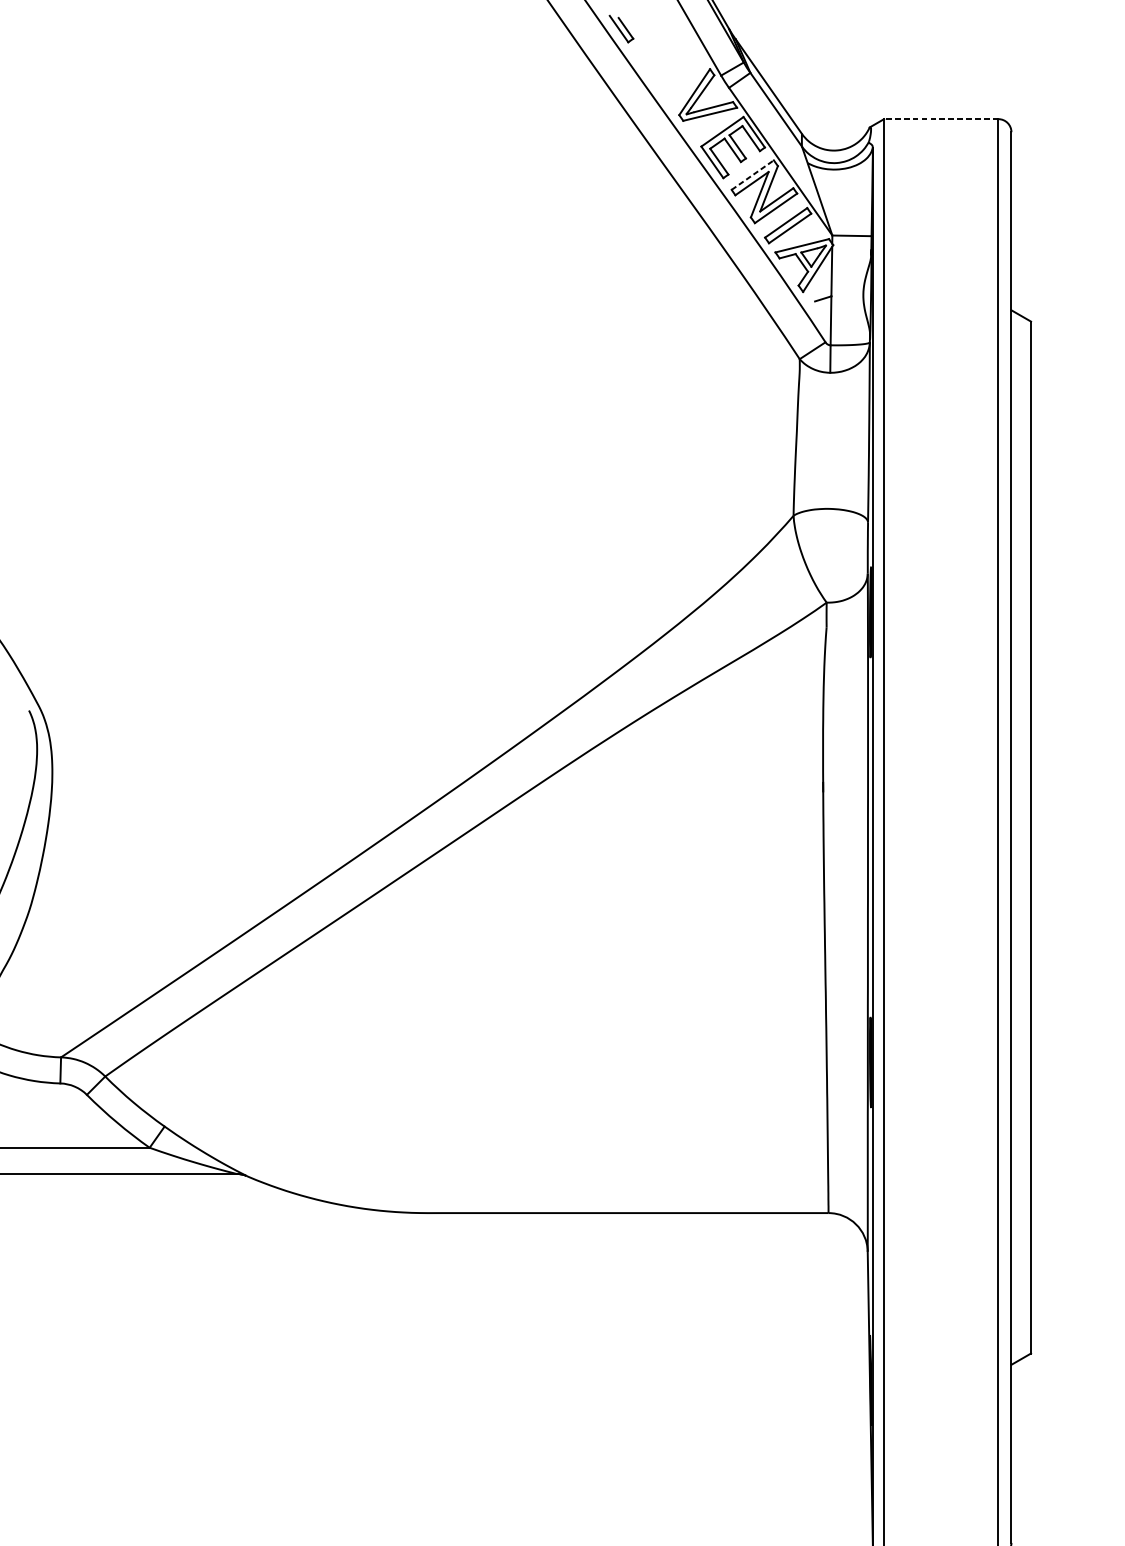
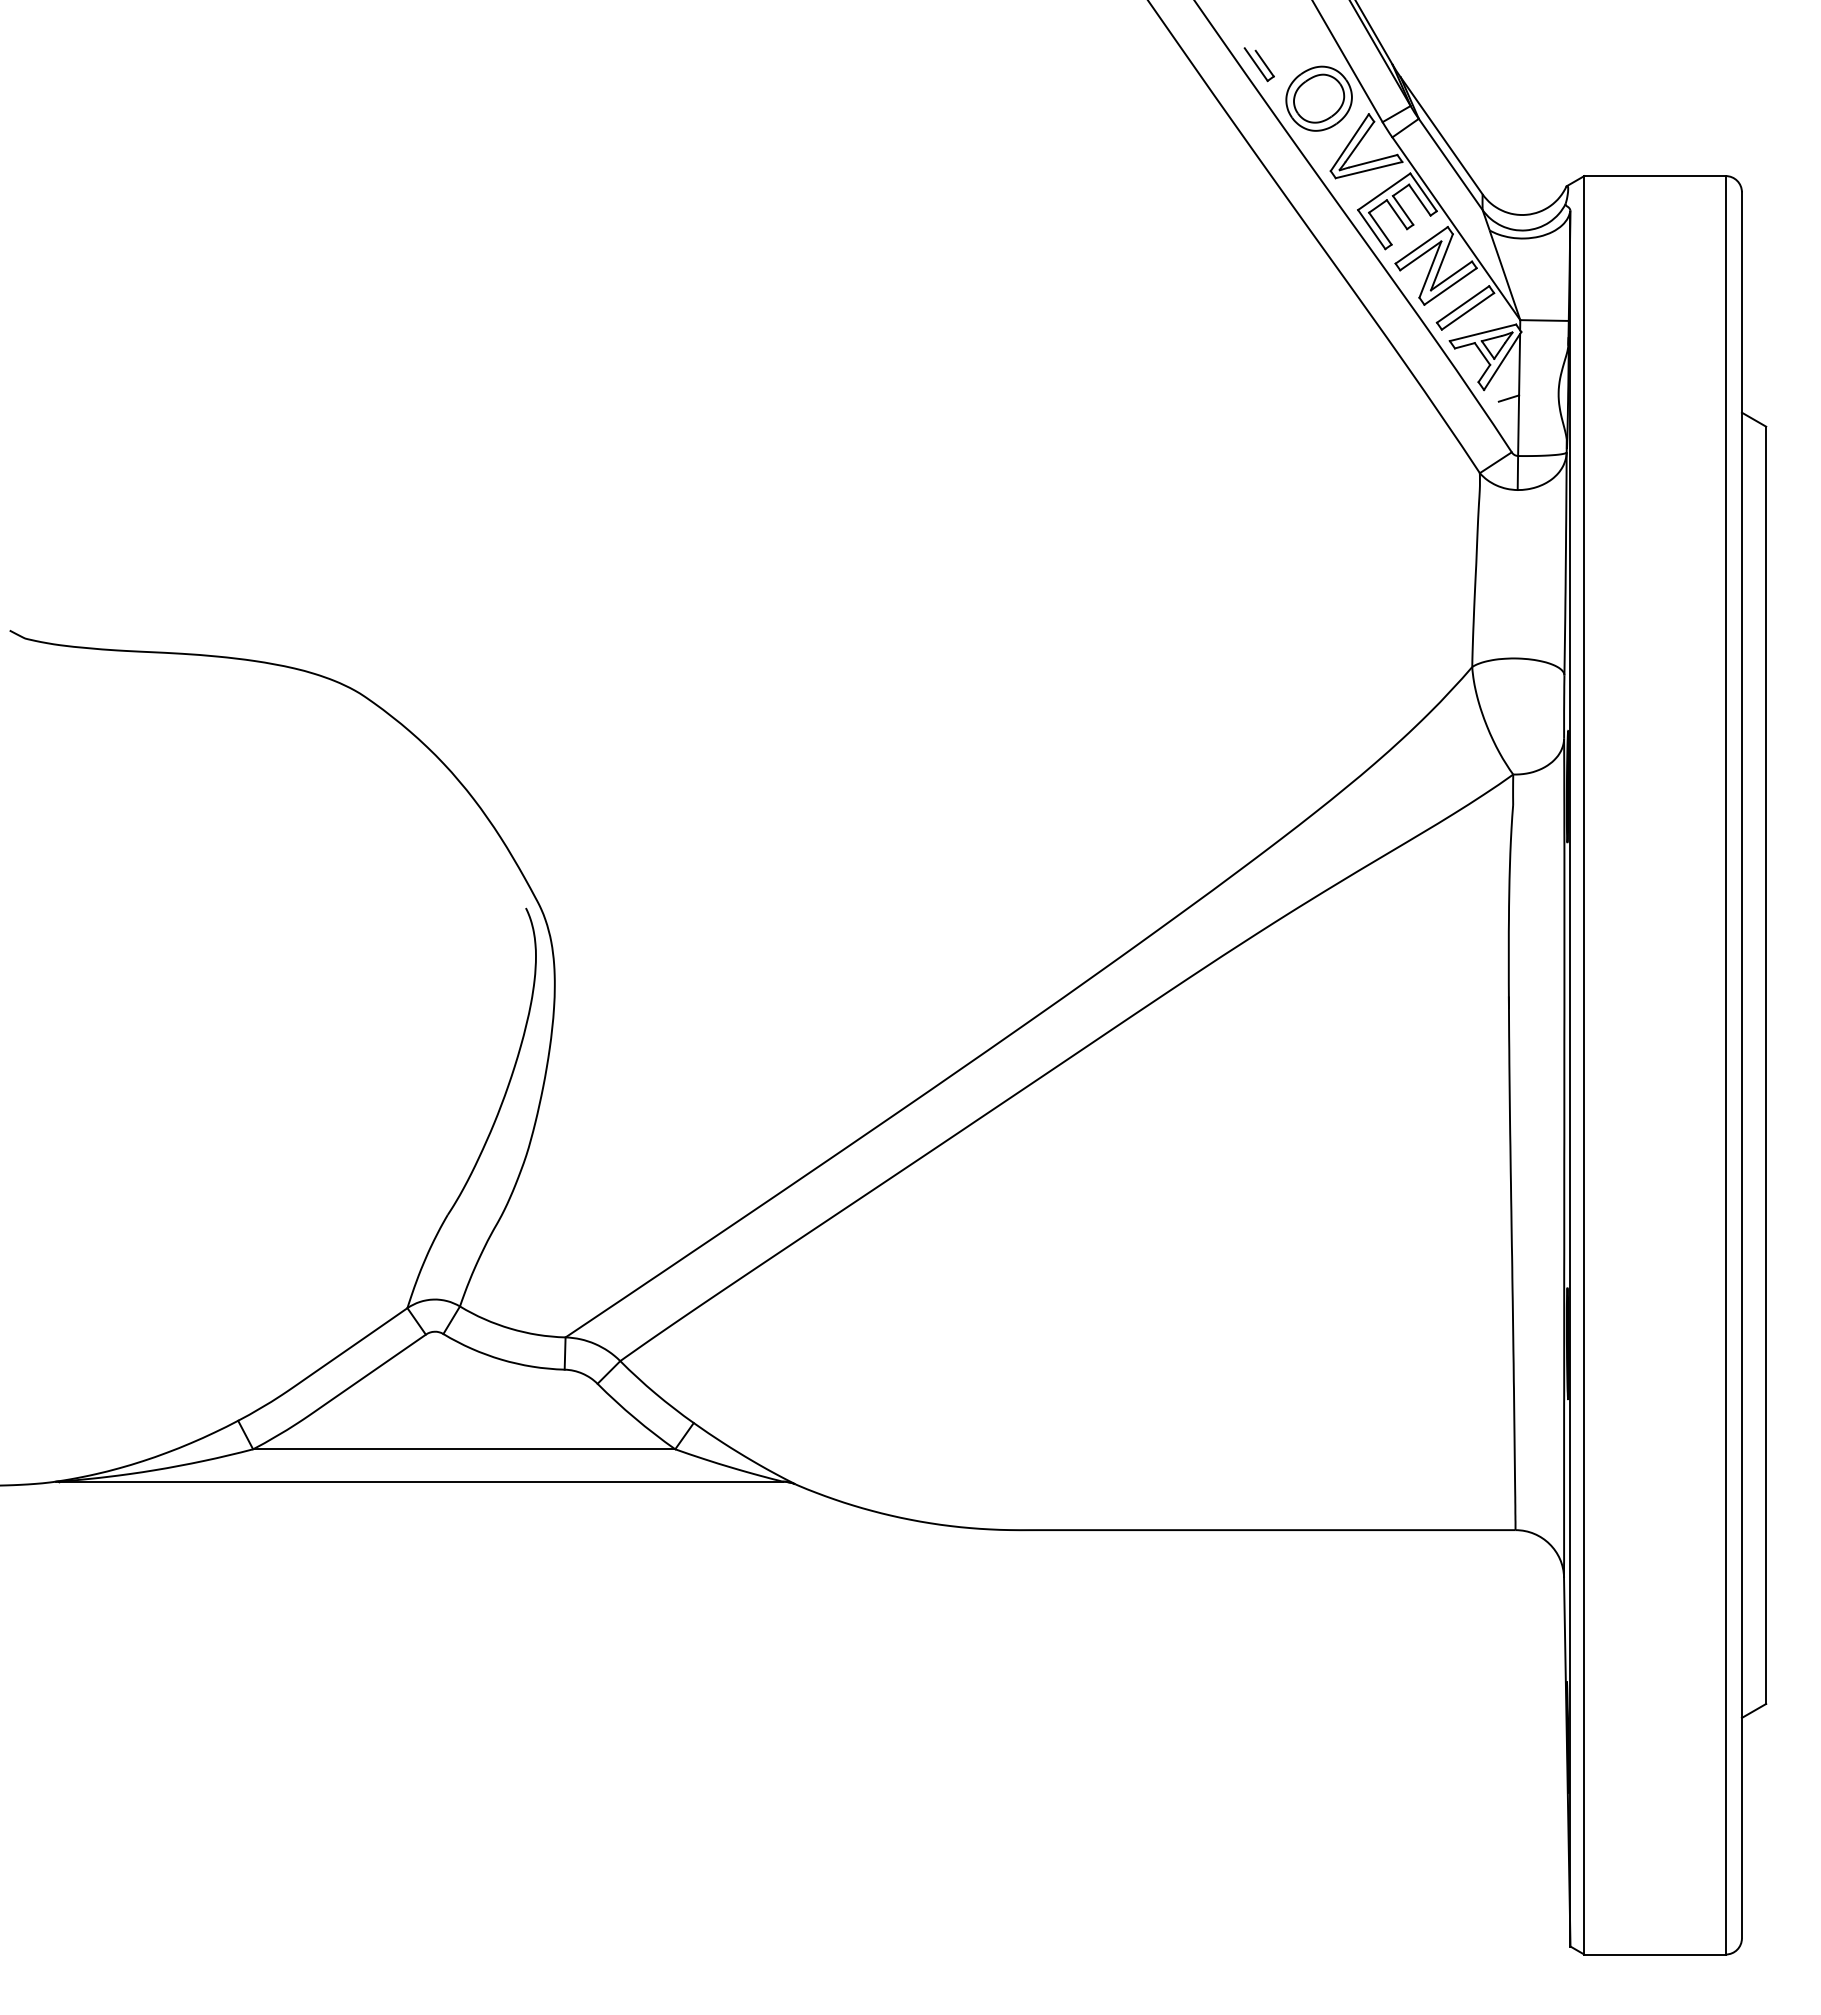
part: (669, 56) -> (1318, 98), added
line: (941, 119) -> (1655, 176), dashed -> solid
line: (752, 175) -> (1421, 245), dashed -> solid

